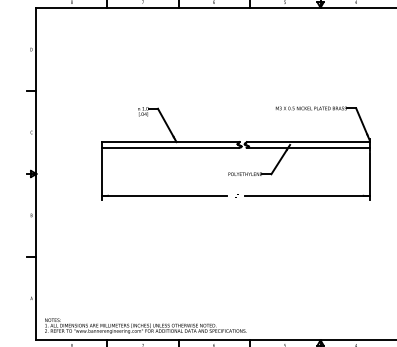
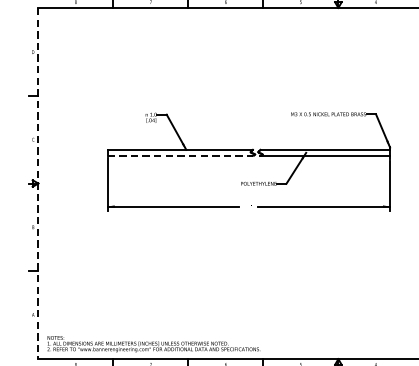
line: (170, 147) -> (179, 155), solid -> dashed
line: (36, 174) -> (38, 184), solid -> dashed

